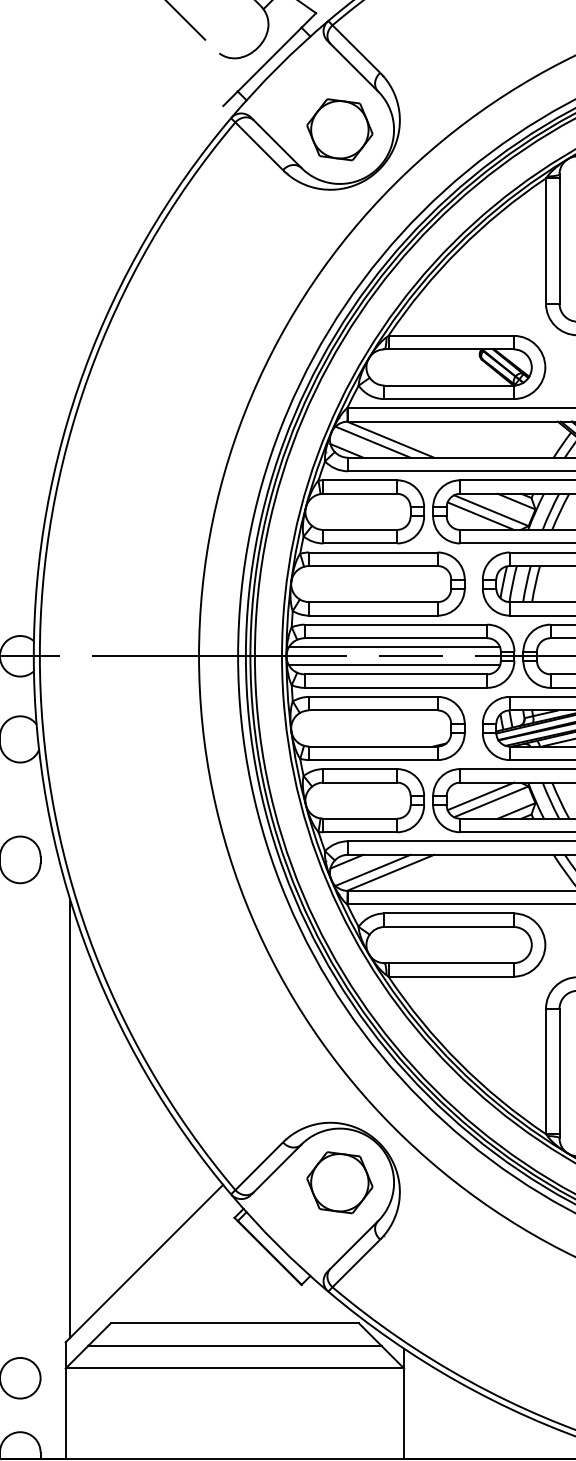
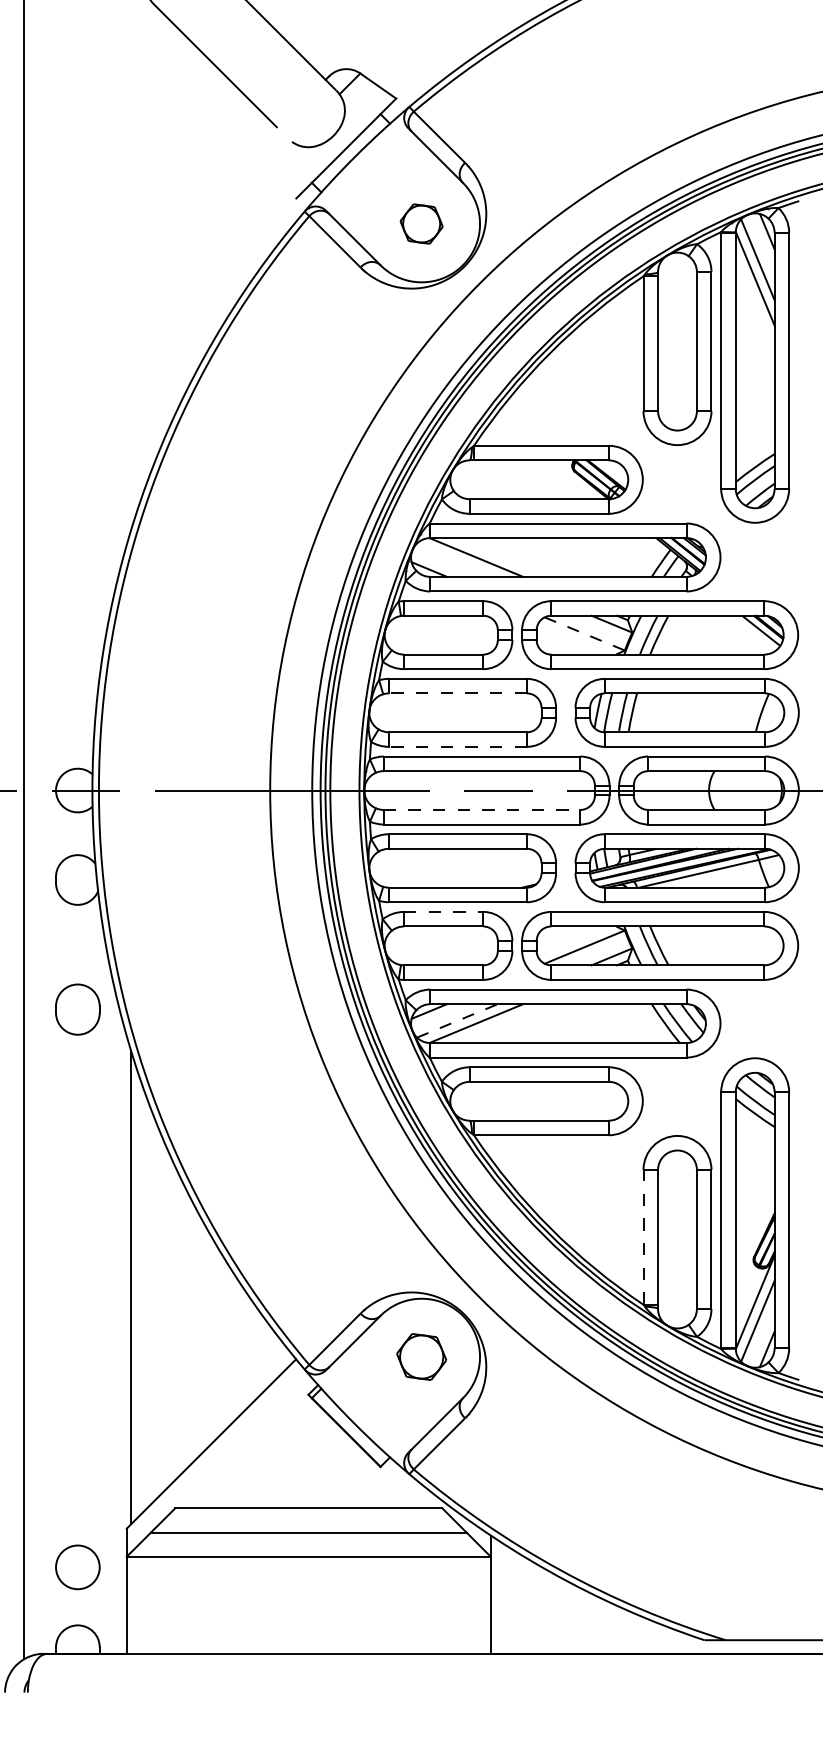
part: (339, 129) -> (421, 223), size x0.6
line: (373, 441) -> (457, 559), removed
line: (492, 511) -> (585, 634), solid -> dashed
line: (480, 515) -> (573, 639), removed
line: (373, 566) -> (457, 693), solid -> dashed
line: (373, 615) -> (457, 746), solid -> dashed
line: (394, 646) -> (480, 780), removed
line: (394, 665) -> (480, 800), removed
line: (396, 673) -> (482, 809), solid -> dashed
line: (360, 768) -> (443, 911), solid -> dashed
line: (480, 796) -> (573, 941), removed
line: (373, 870) -> (457, 1020), solid -> dashed
line: (545, 1070) -> (643, 1236), solid -> dashed
part: (339, 1182) -> (421, 1356), size x0.7

